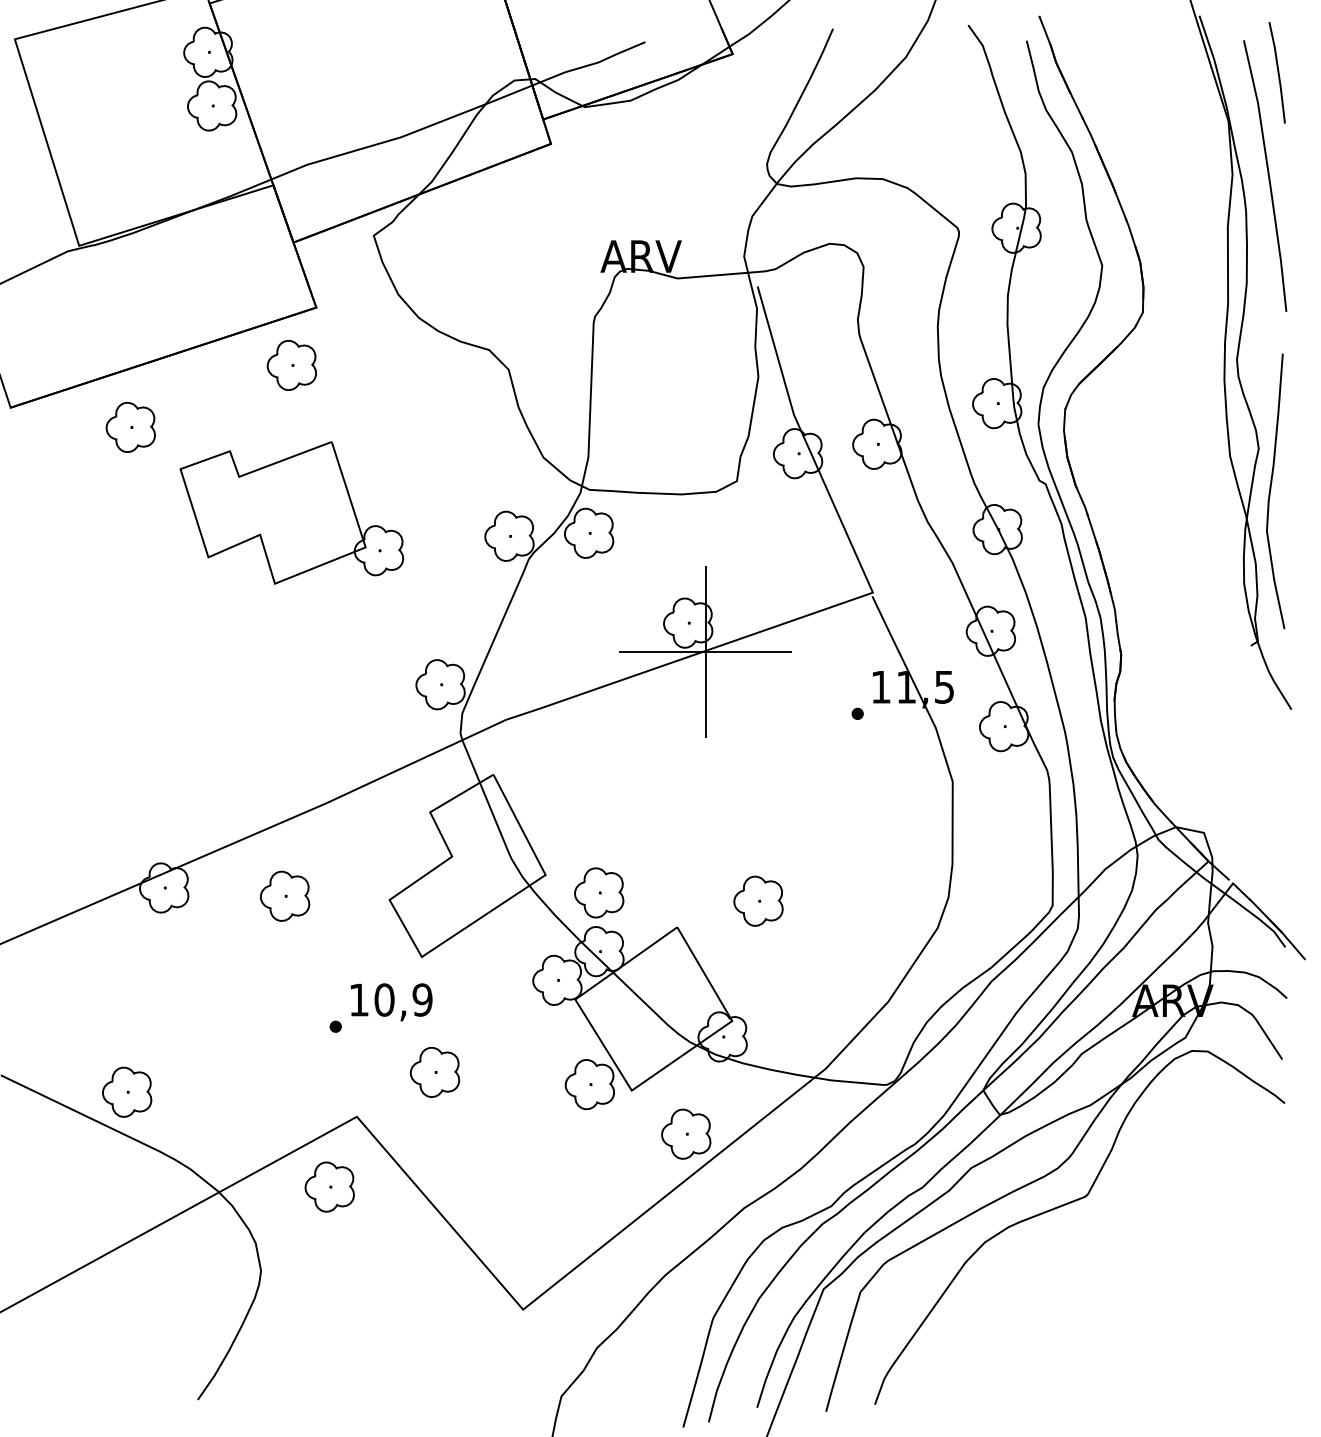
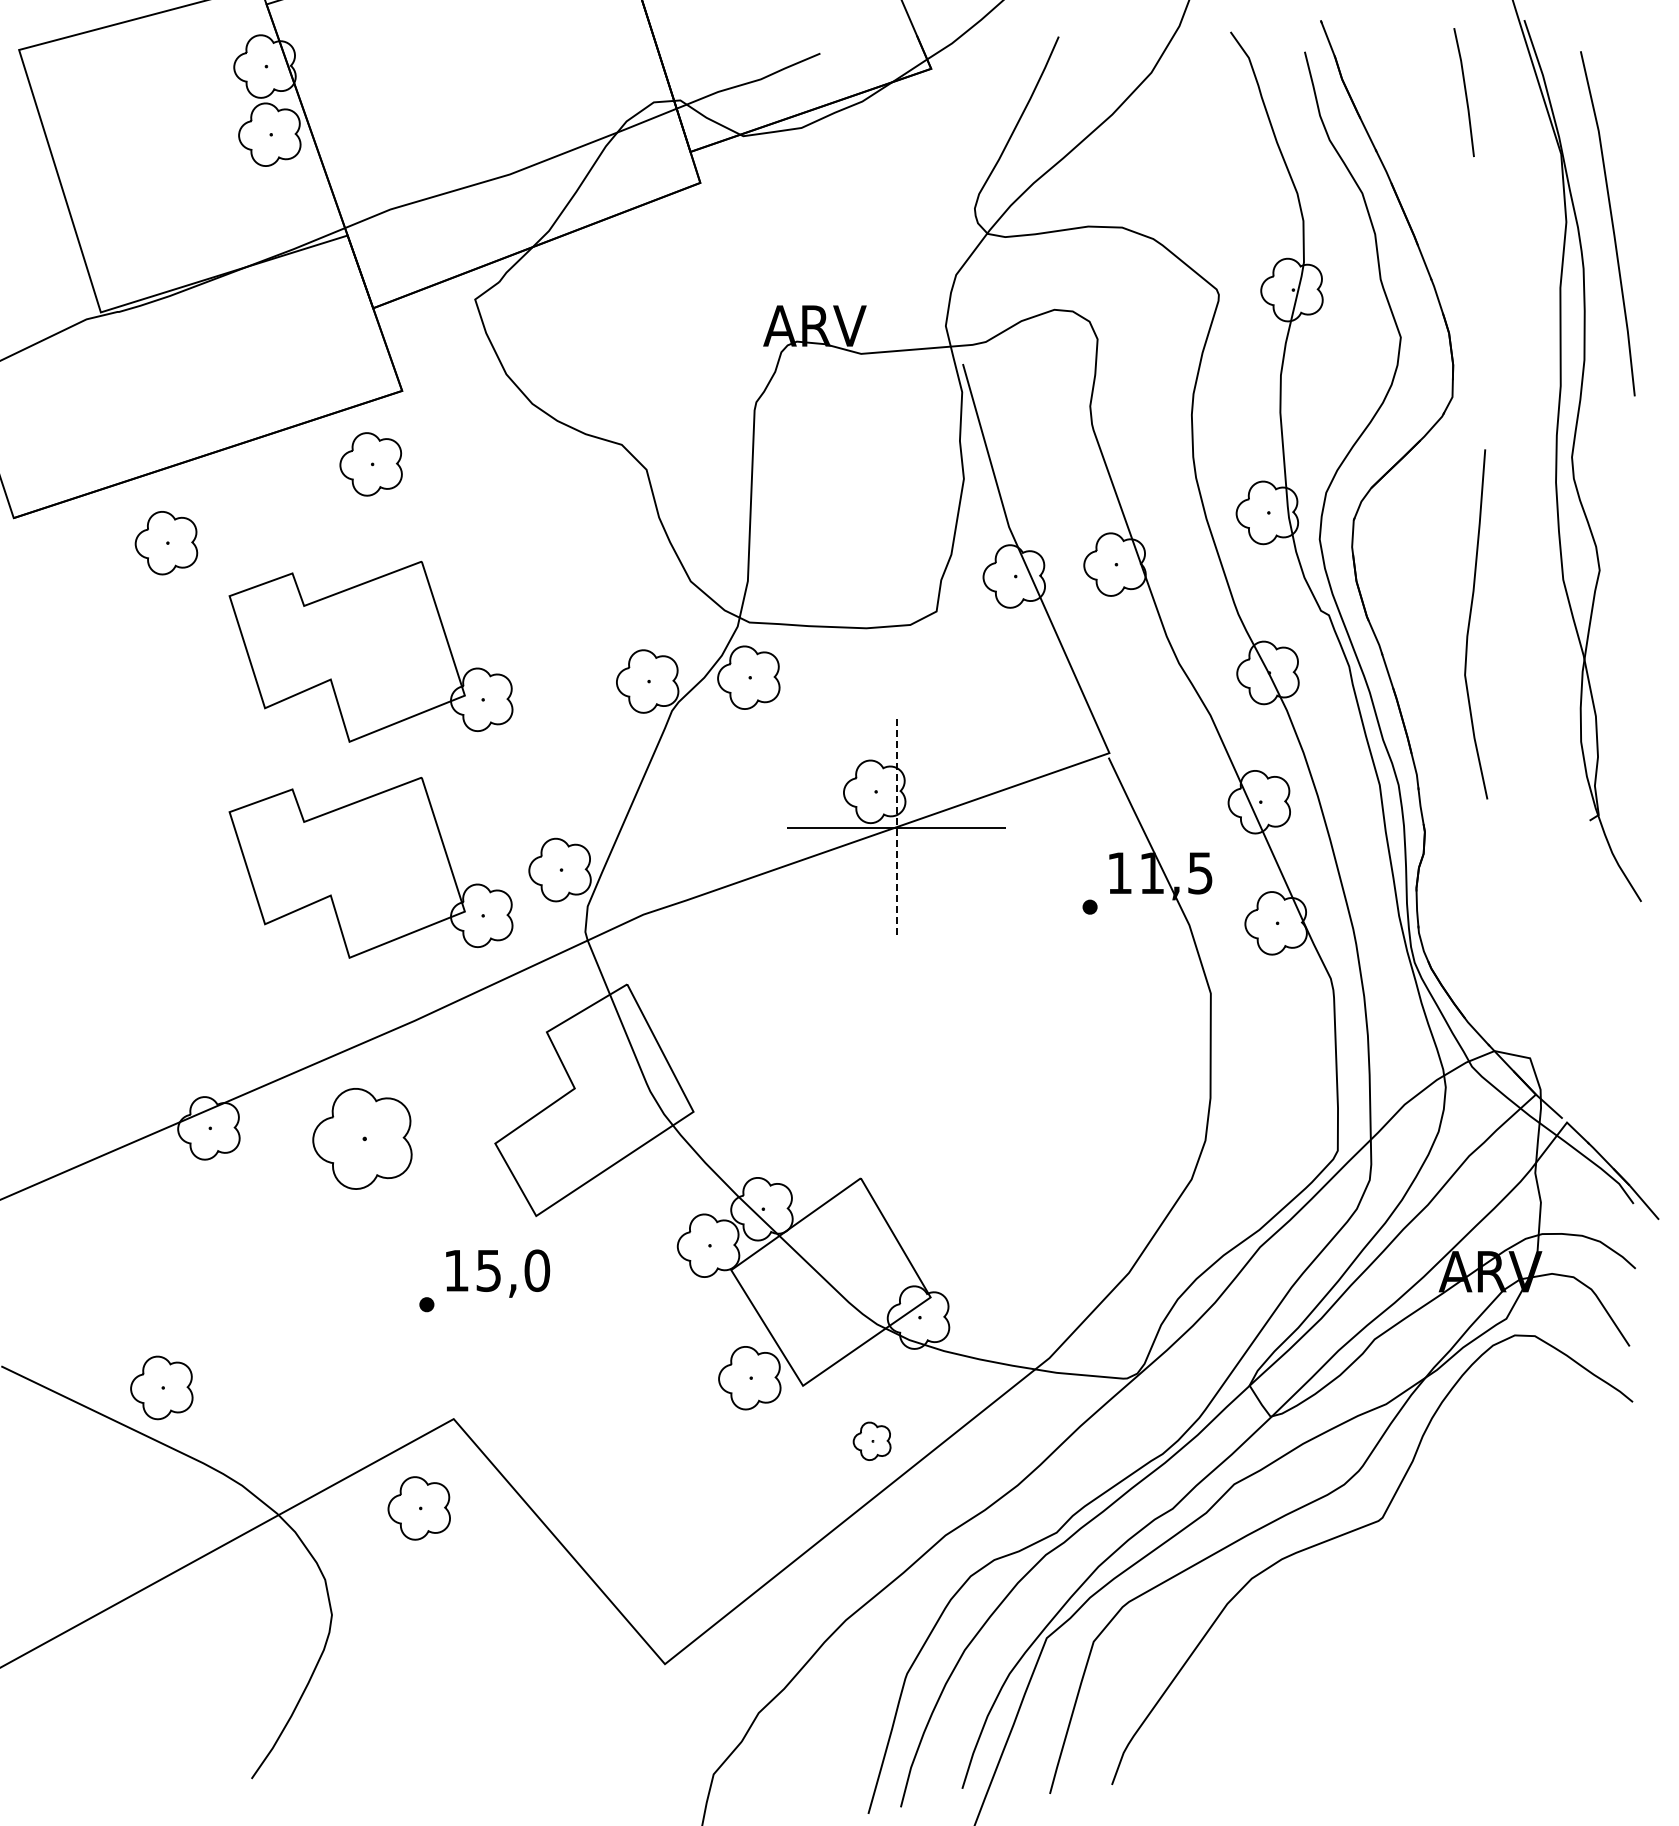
line: (1277, 71) -> (1464, 91), moved
curve: (1271, 489) -> (1470, 622), moved
line: (705, 651) -> (896, 828), solid -> dashed
part: (291, 682) -> (370, 867), added
part: (599, 892) -> (761, 1134), removed
part: (285, 895) -> (362, 1138), size x1.6
part: (758, 901) -> (963, 1145), removed
text: (403, 999) -> (513, 1270), 10,9 -> 15,0
part: (434, 1072) -> (552, 1362), removed
part: (685, 1134) -> (871, 1441), size x0.6

